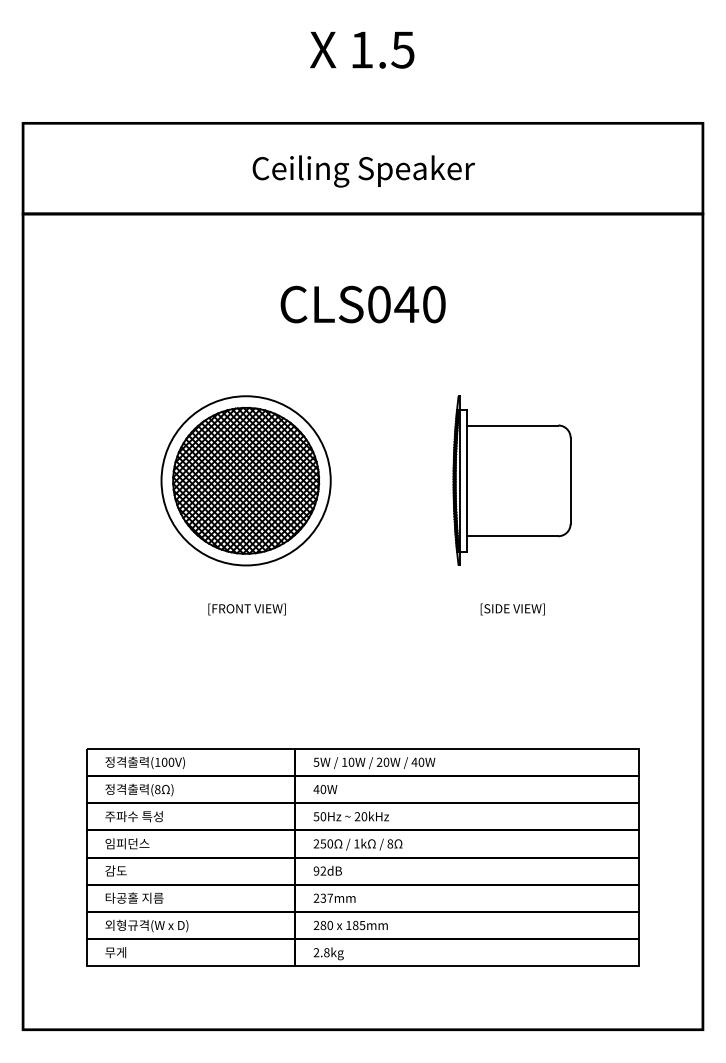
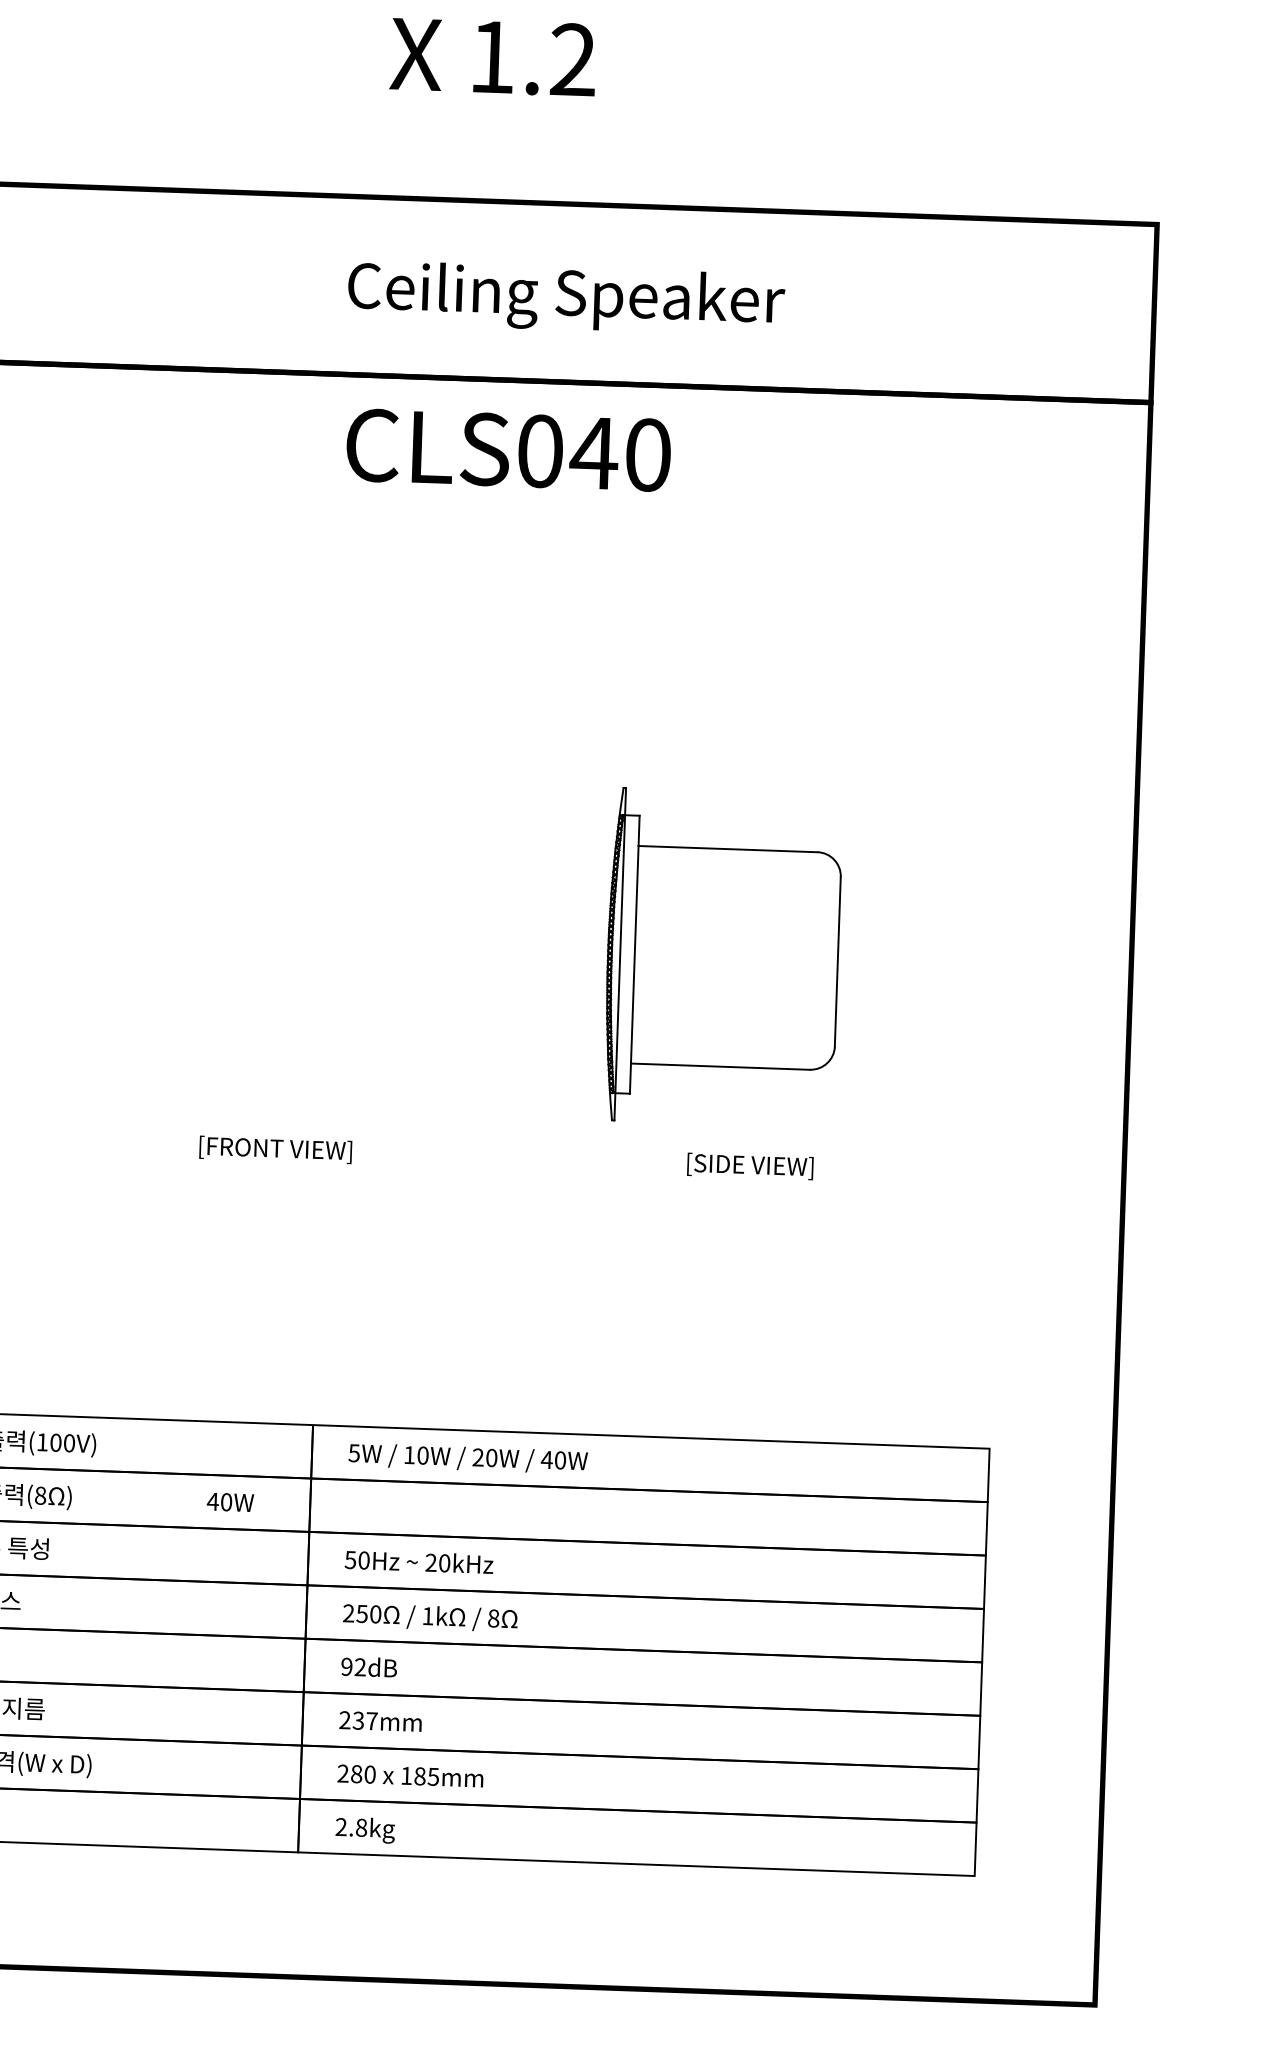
text: (402, 49) -> (572, 58), 1.5 -> 1.2
text: (363, 171) -> (565, 298), moved
text: (362, 304) -> (507, 450), moved
part: (245, 480) -> (234, 894), removed
part: (511, 480) -> (721, 957), moved
text: (246, 609) -> (274, 1149), moved
text: (325, 789) -> (230, 1502), moved

